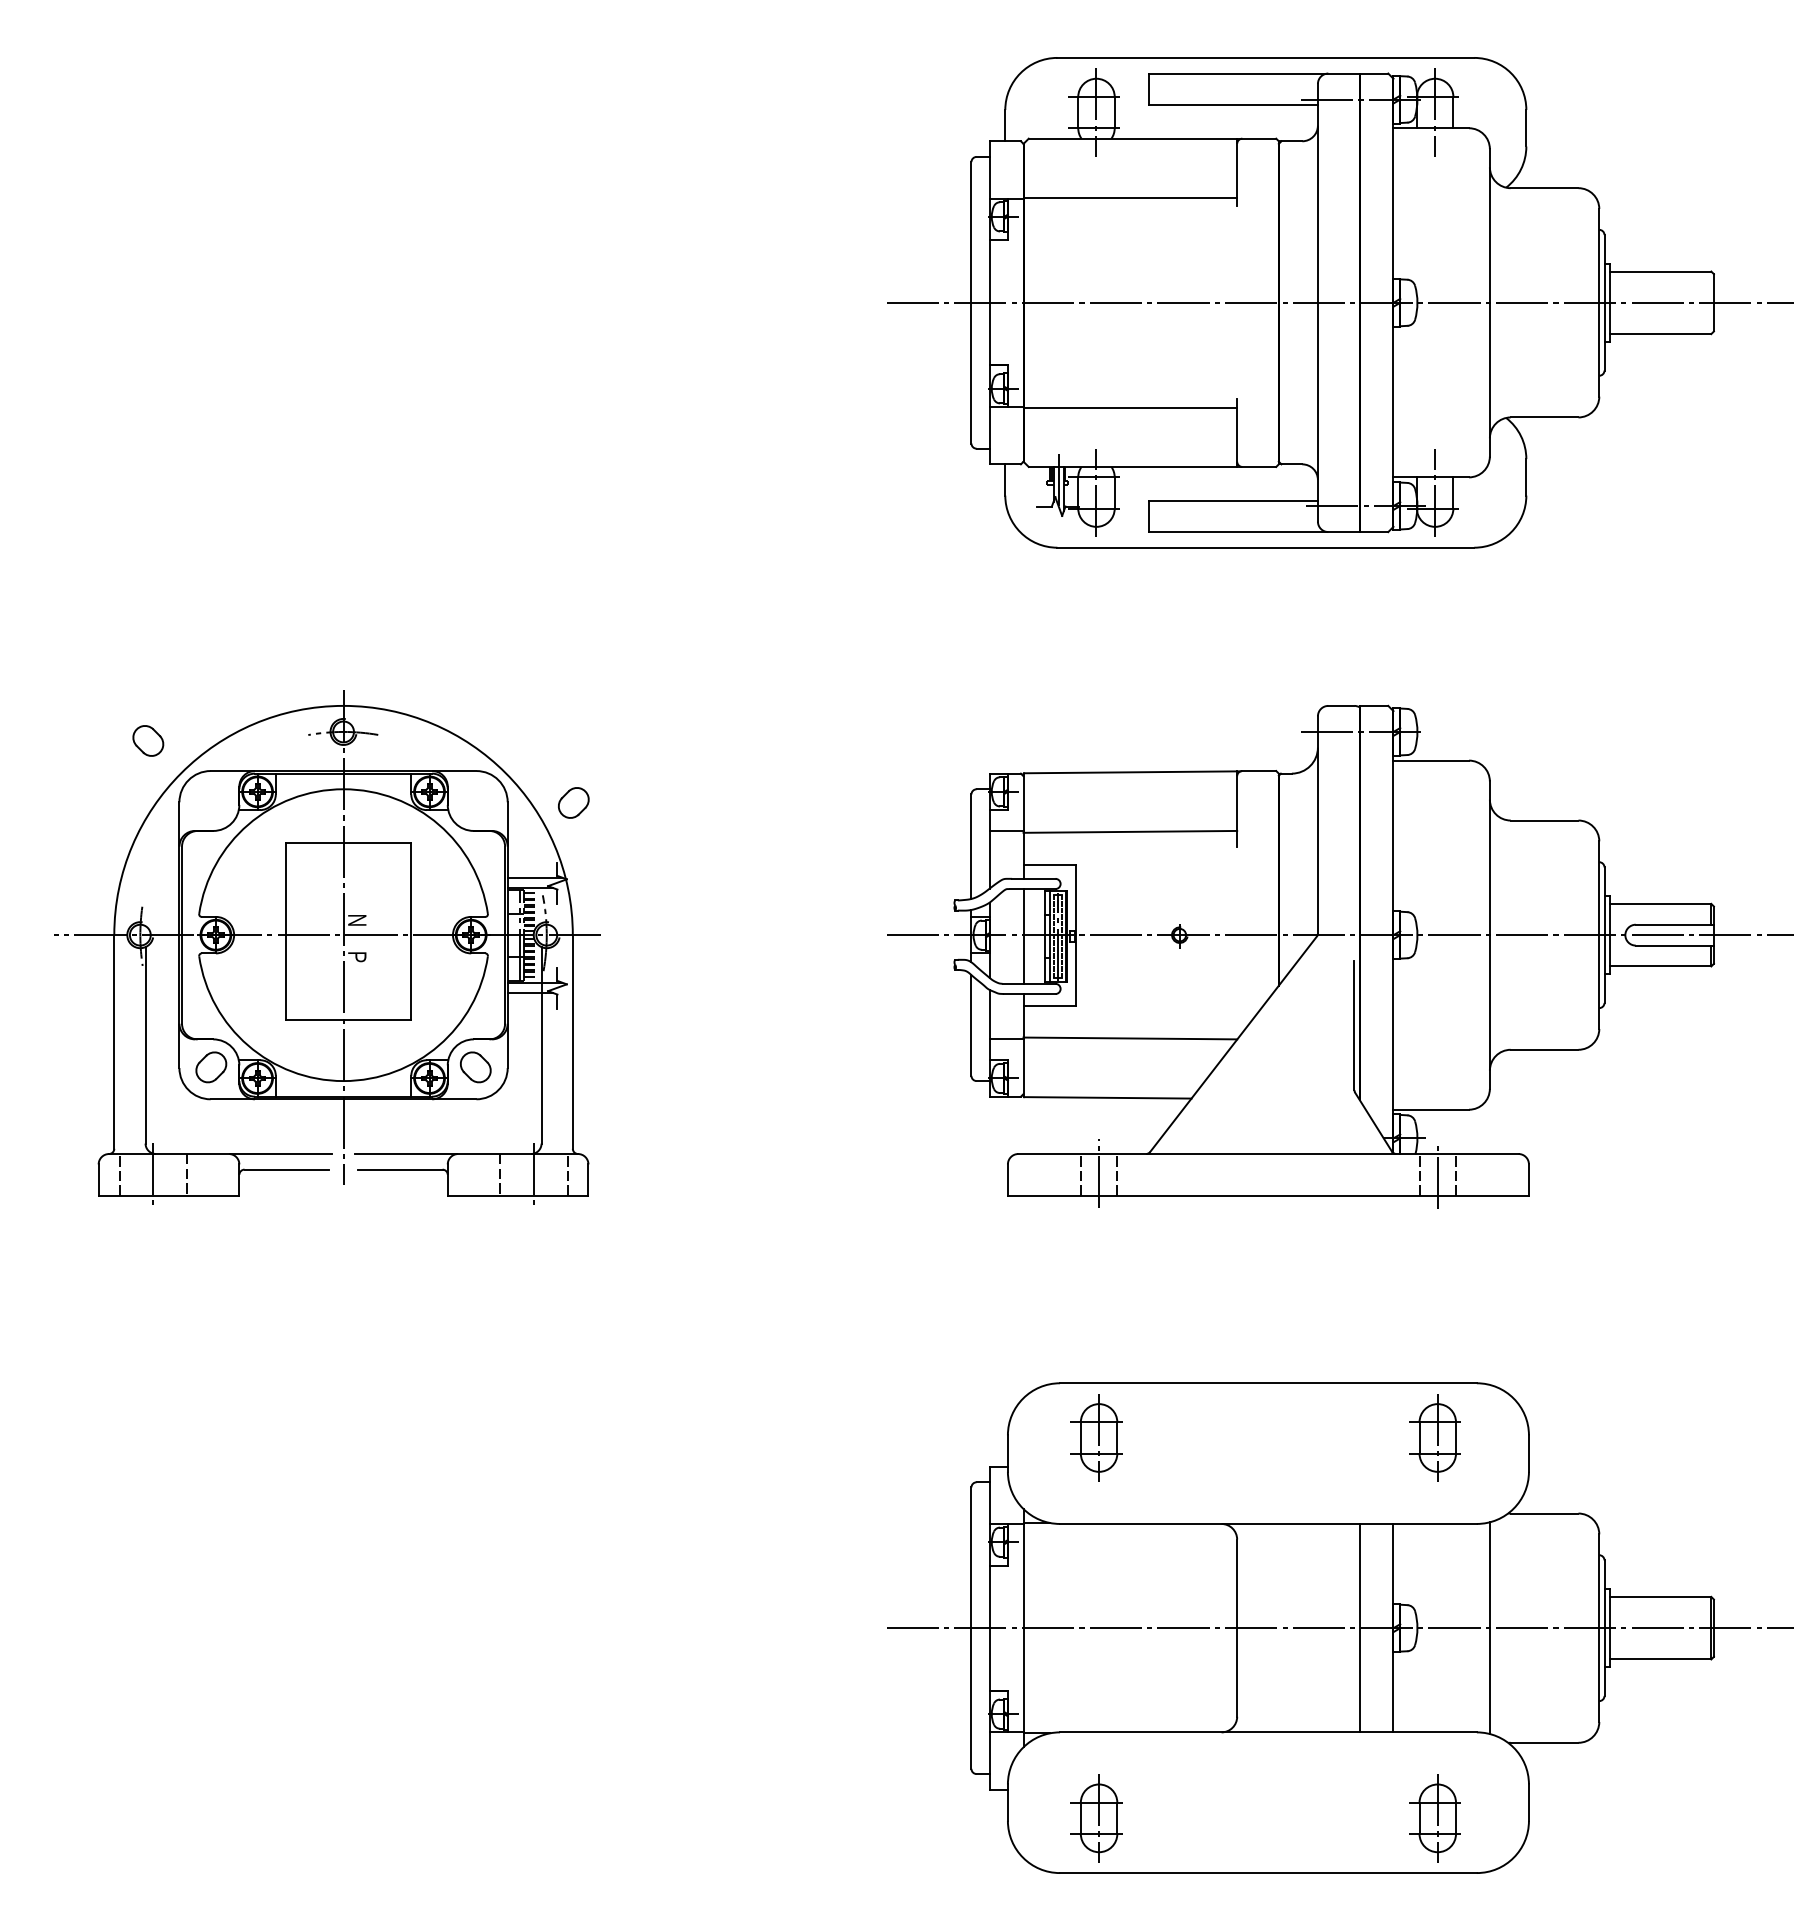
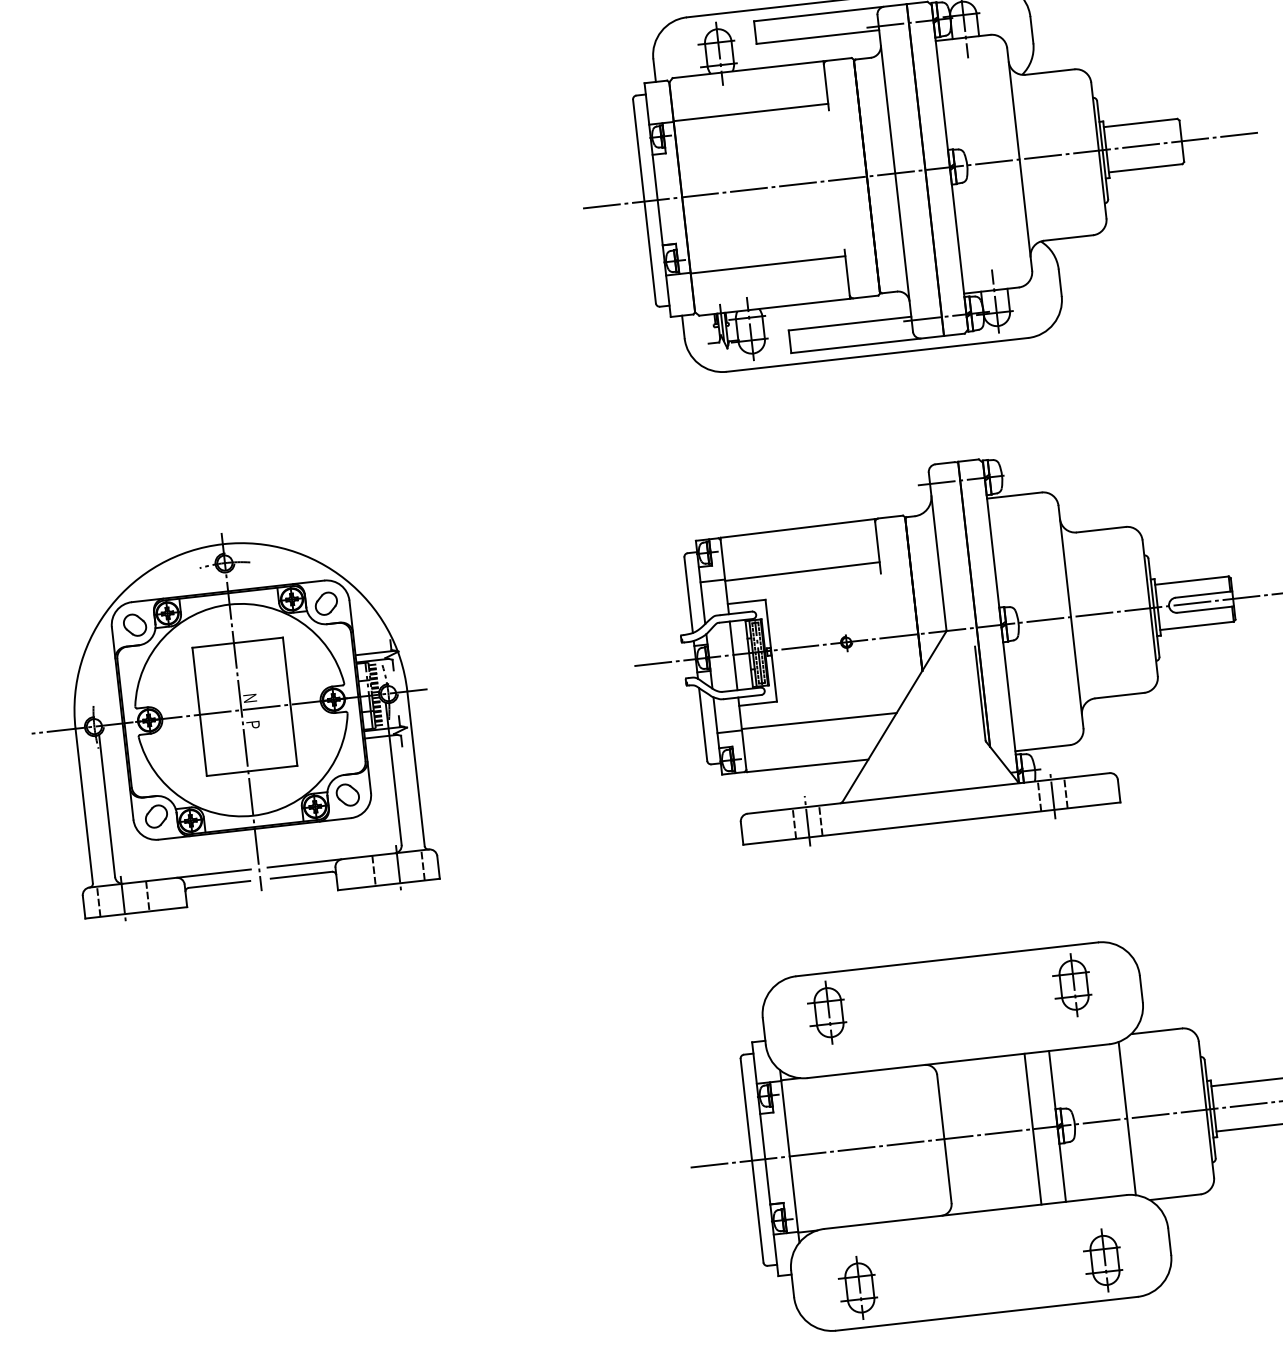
part: (148, 740) -> (135, 624), moved
part: (573, 802) -> (326, 603), moved

